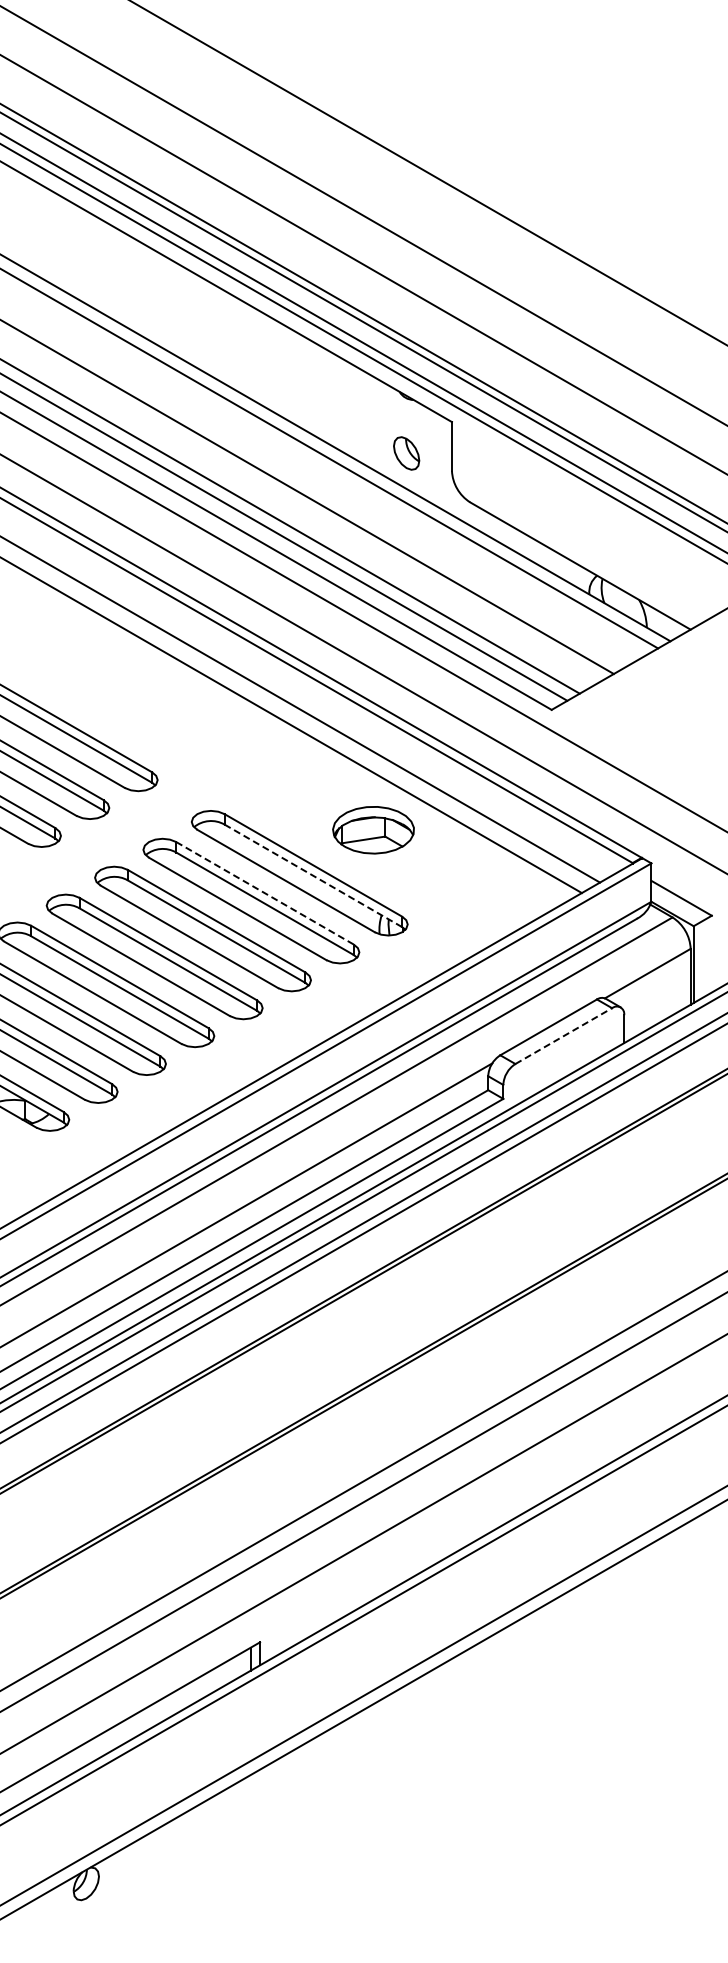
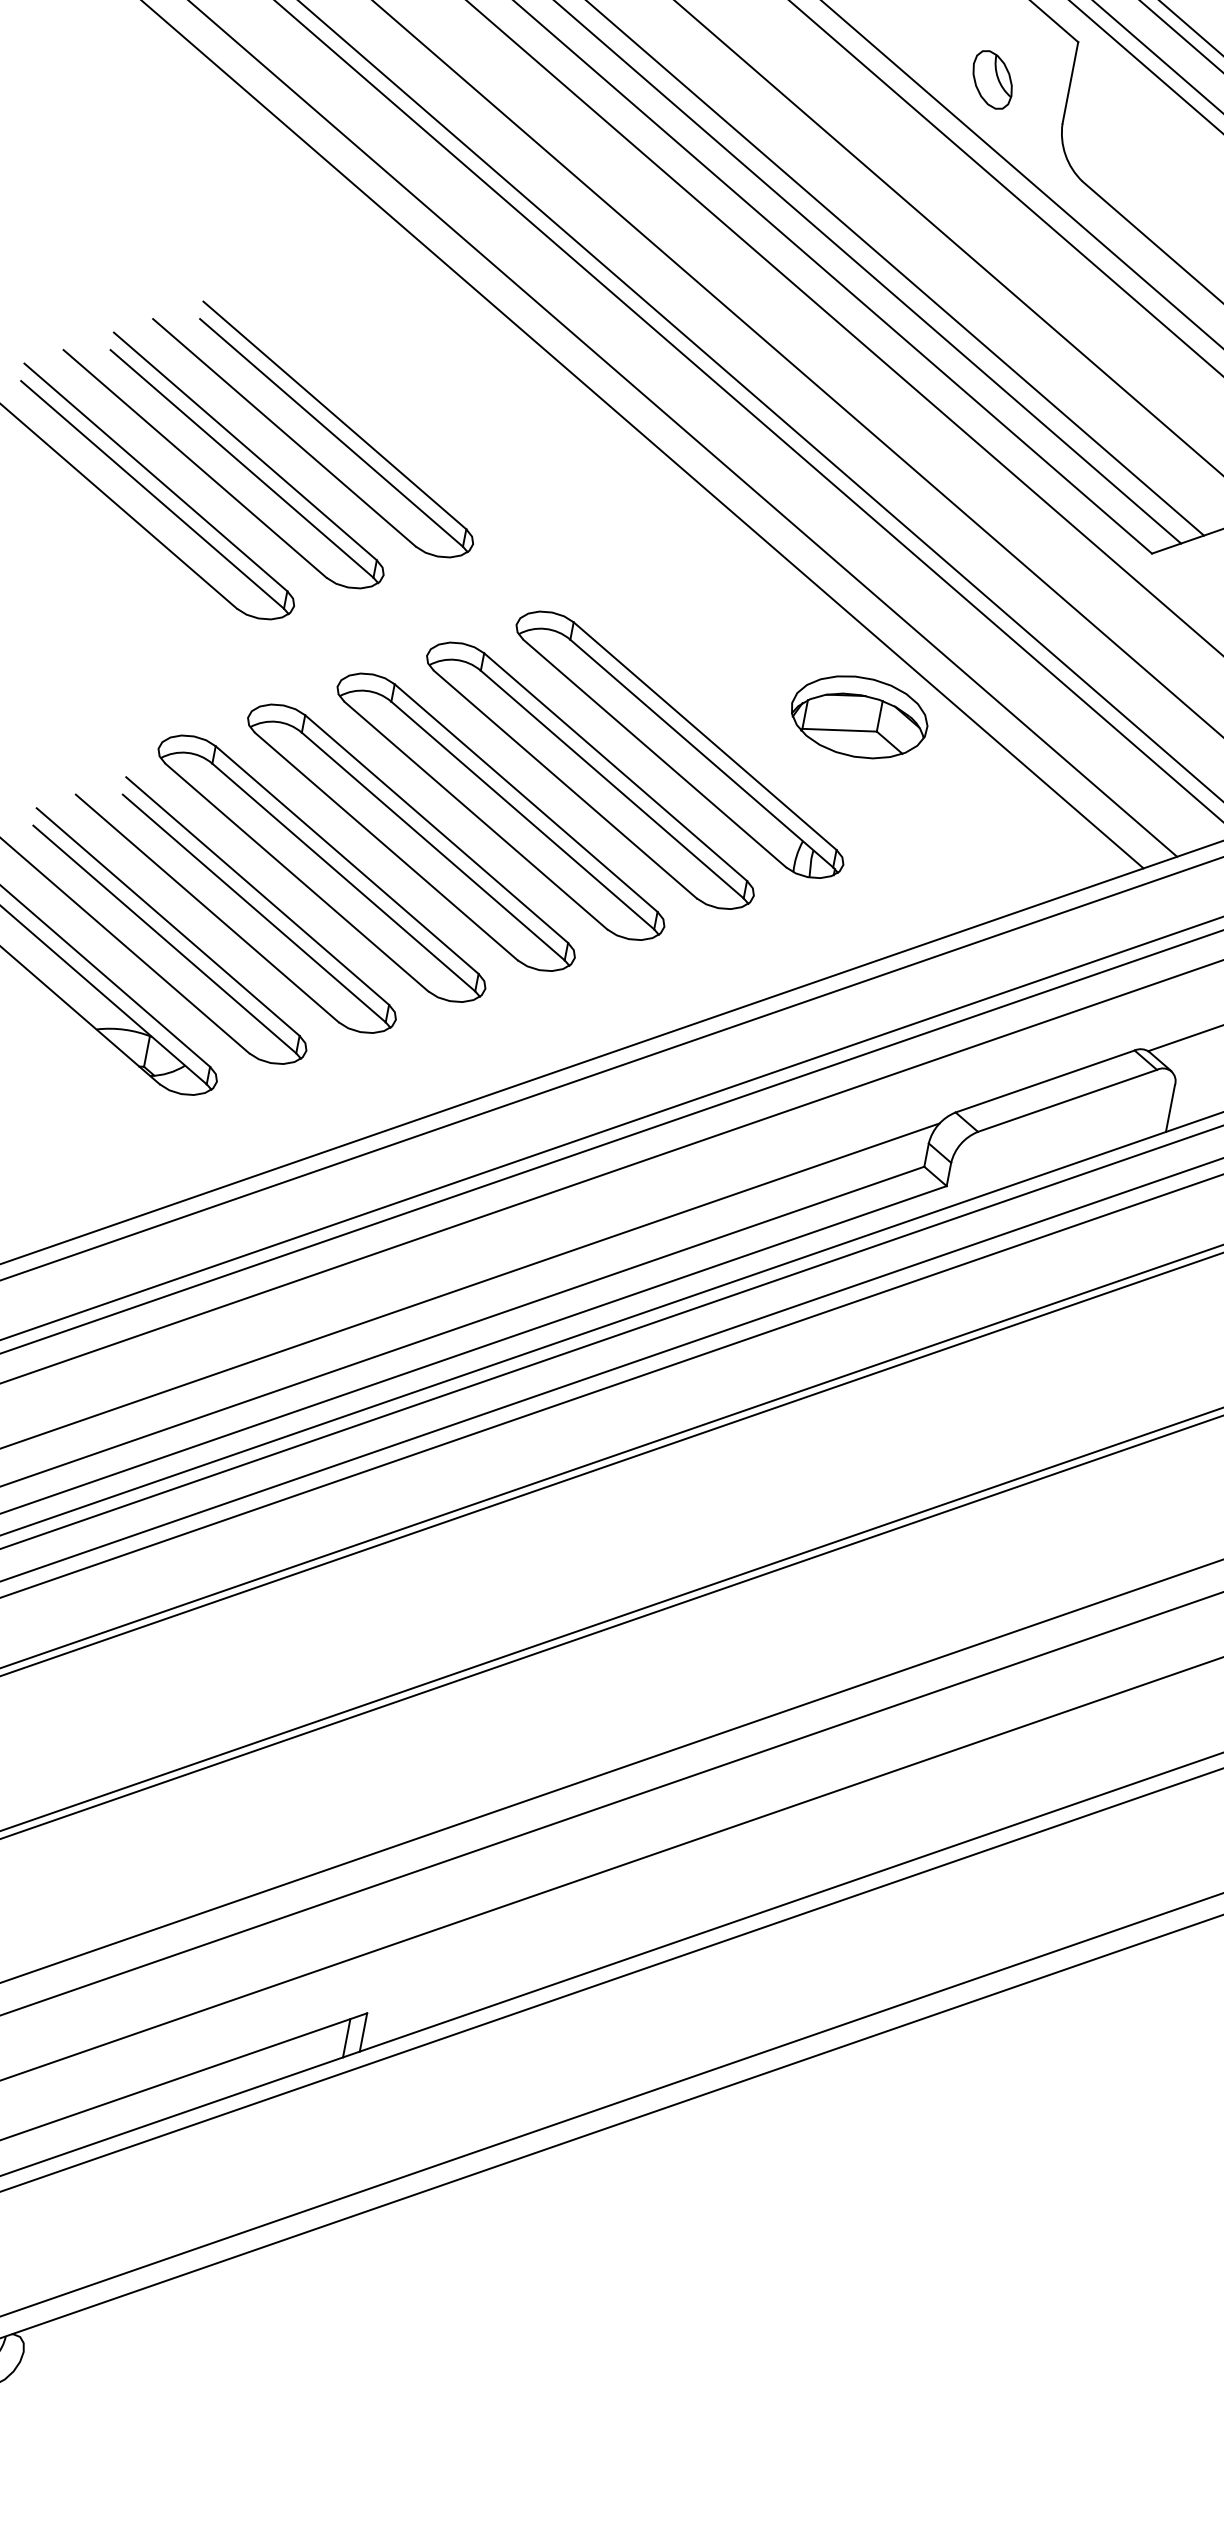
part: (373, 830) -> (859, 717), moved
line: (312, 875) -> (700, 752), dashed -> solid
line: (264, 893) -> (614, 767), dashed -> solid
line: (563, 1036) -> (1066, 1101), dashed -> solid

